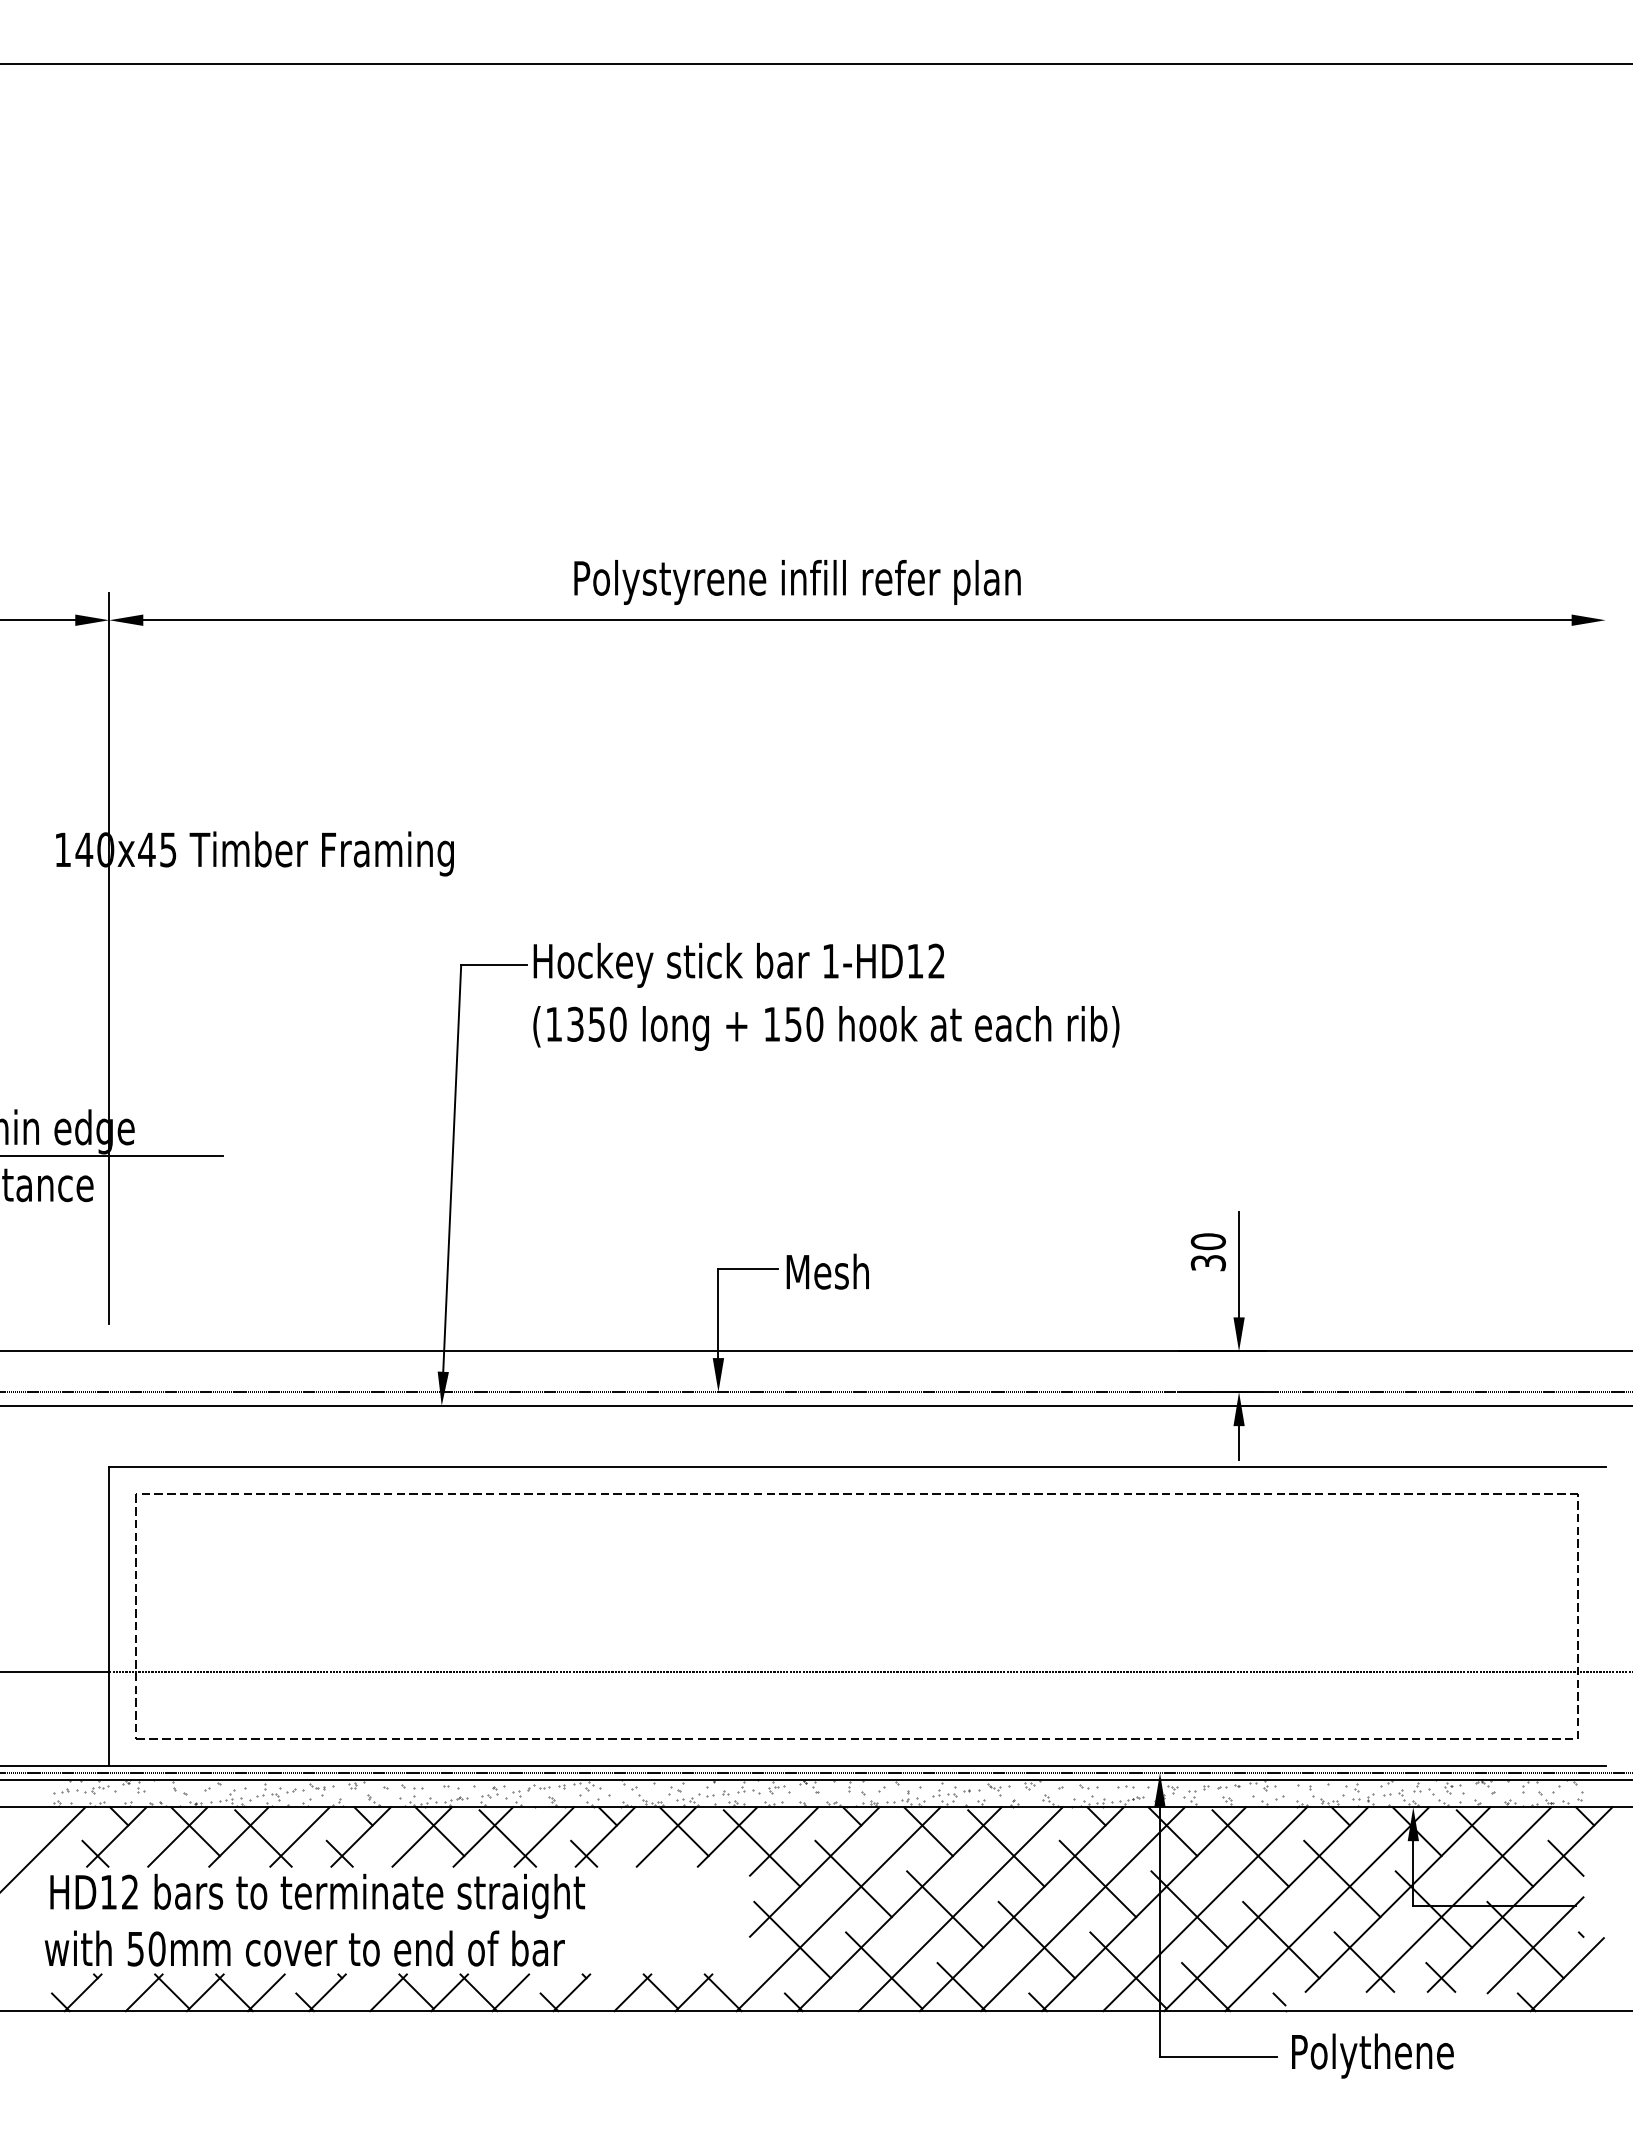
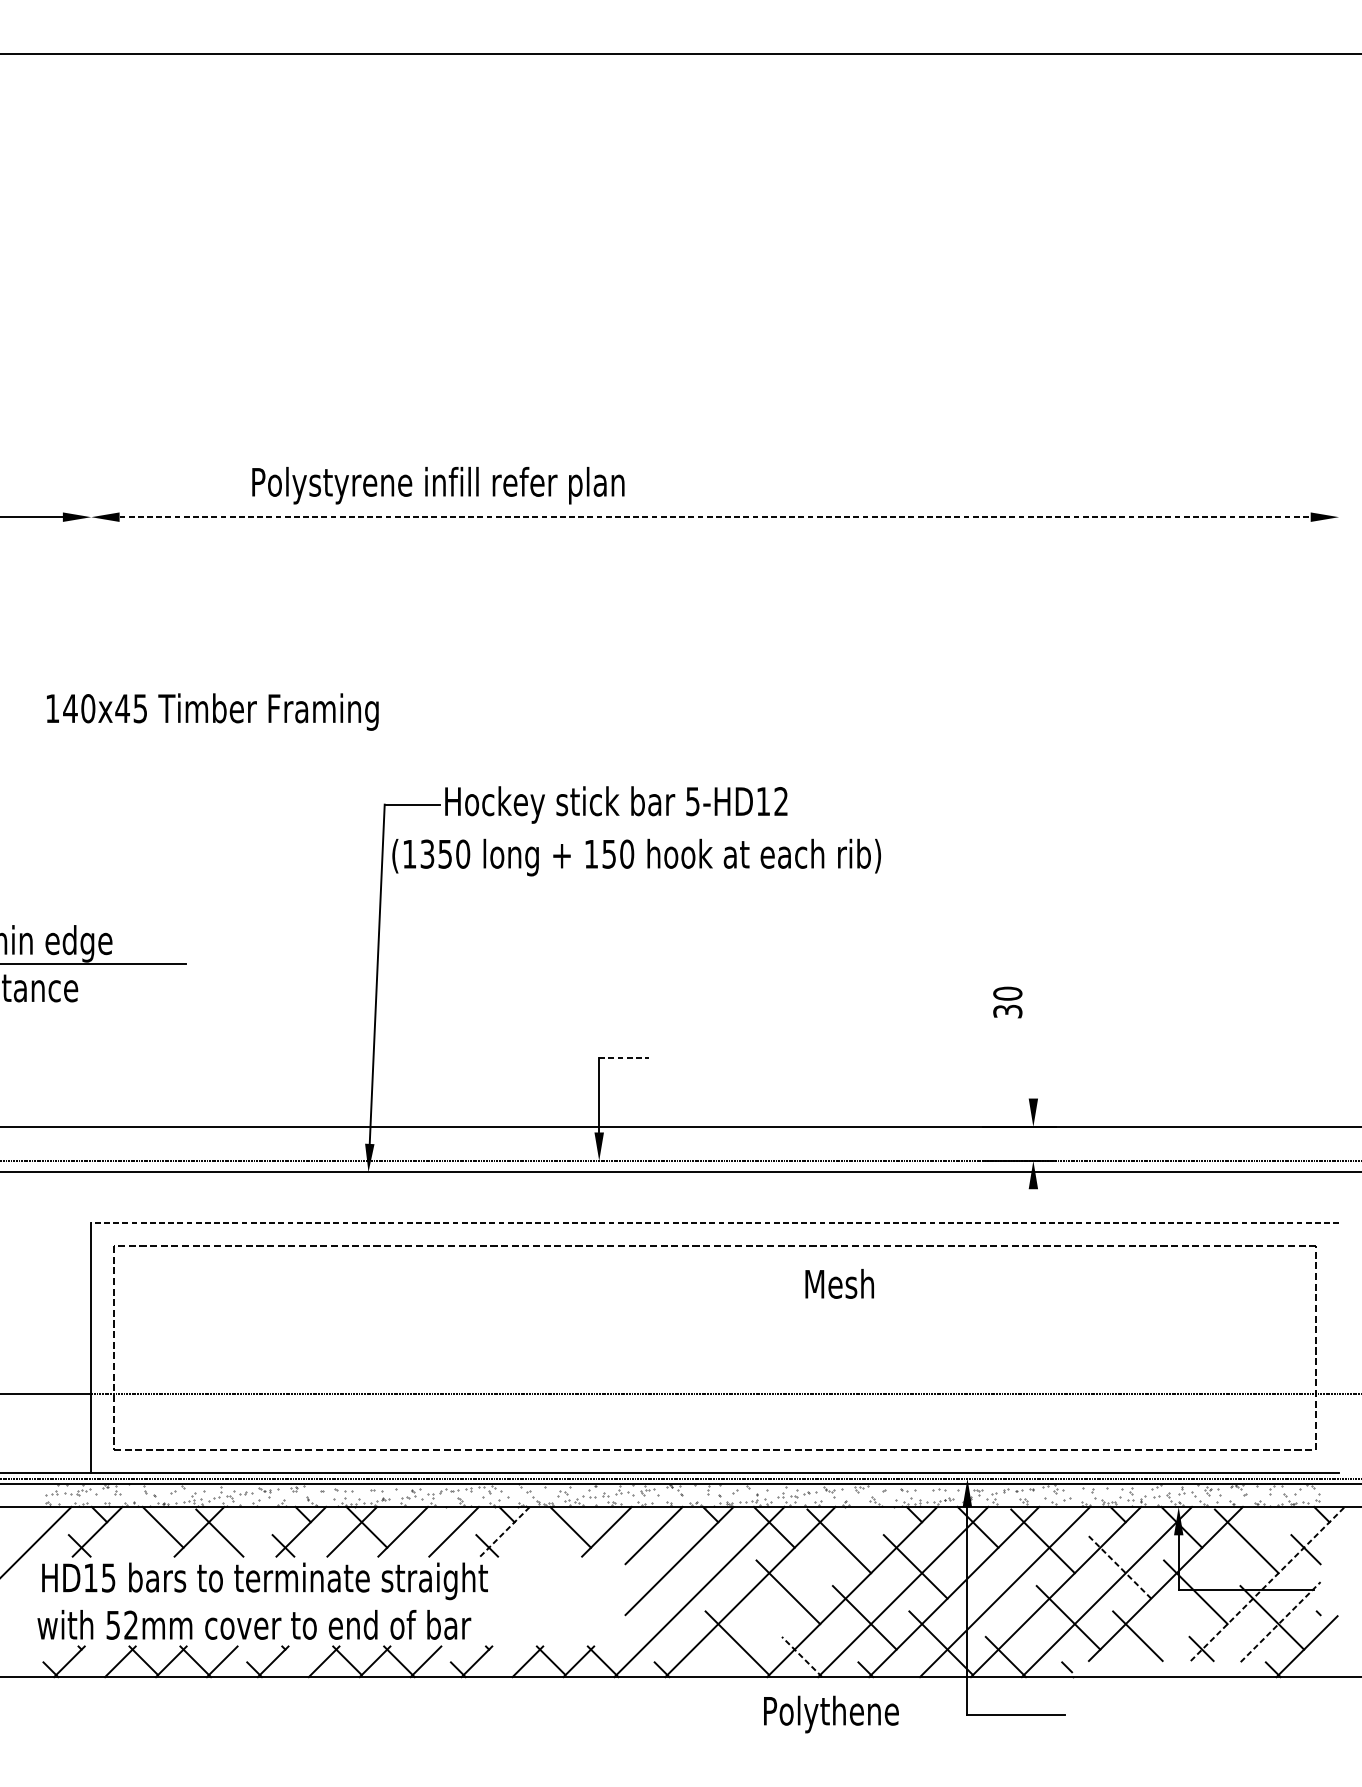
text: (797, 582) -> (438, 485), moved
line: (857, 620) -> (715, 517), solid -> dashed
line: (109, 958) -> (91, 799), removed
text: (830, 961) -> (692, 801), 1-HD12 -> 5-HD12
text: (826, 1028) -> (636, 857), moved
text: (1207, 1252) -> (1007, 1002), moved
line: (1239, 1264) -> (1033, 1054), removed
line: (748, 1269) -> (624, 1058), solid -> dashed
text: (827, 1271) -> (839, 1283), moved
line: (1239, 1443) -> (1033, 1203), removed
line: (856, 1467) -> (714, 1223), solid -> dashed
line: (177, 1836) -> (148, 1531), removed
line: (299, 1836) -> (249, 1531), removed
line: (605, 1836) -> (505, 1531), solid -> dashed
line: (666, 1836) -> (555, 1531), removed
line: (507, 1838) -> (423, 1533), removed
line: (761, 1848) -> (635, 1541), removed
line: (853, 1878) -> (711, 1566), removed
line: (1342, 1879) -> (1119, 1567), solid -> dashed
text: (129, 1891) -> (108, 1577), HD12 -> HD15
line: (1458, 1899) -> (1216, 1583), removed
line: (1520, 1899) -> (1268, 1583), solid -> dashed
line: (960, 1909) -> (801, 1592), removed
line: (1189, 1909) -> (992, 1592), removed
line: (792, 1939) -> (660, 1617), removed
line: (1535, 1945) -> (1280, 1622), solid -> dashed
text: (156, 1948) -> (130, 1624), 50mm -> 52mm
line: (961, 1986) -> (801, 1656), solid -> dashed
text: (1372, 2055) -> (831, 1714), moved

